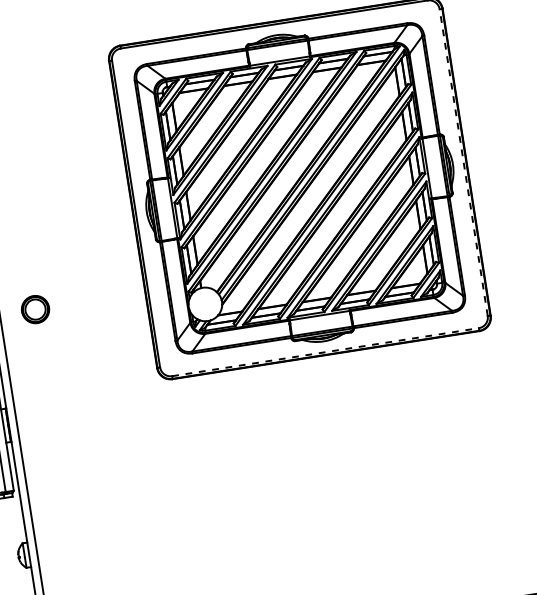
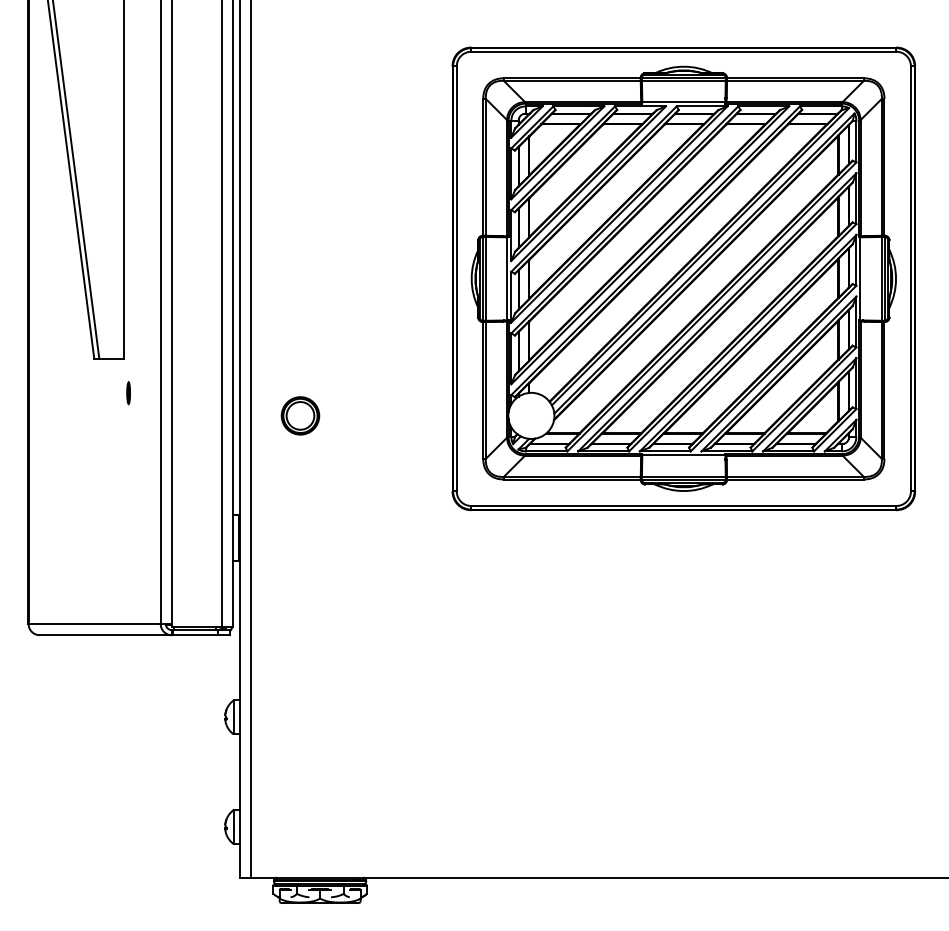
line: (463, 162) -> (910, 278), dashed -> solid
part: (35, 309) -> (300, 415), moved
line: (325, 351) -> (683, 505), dashed -> solid

